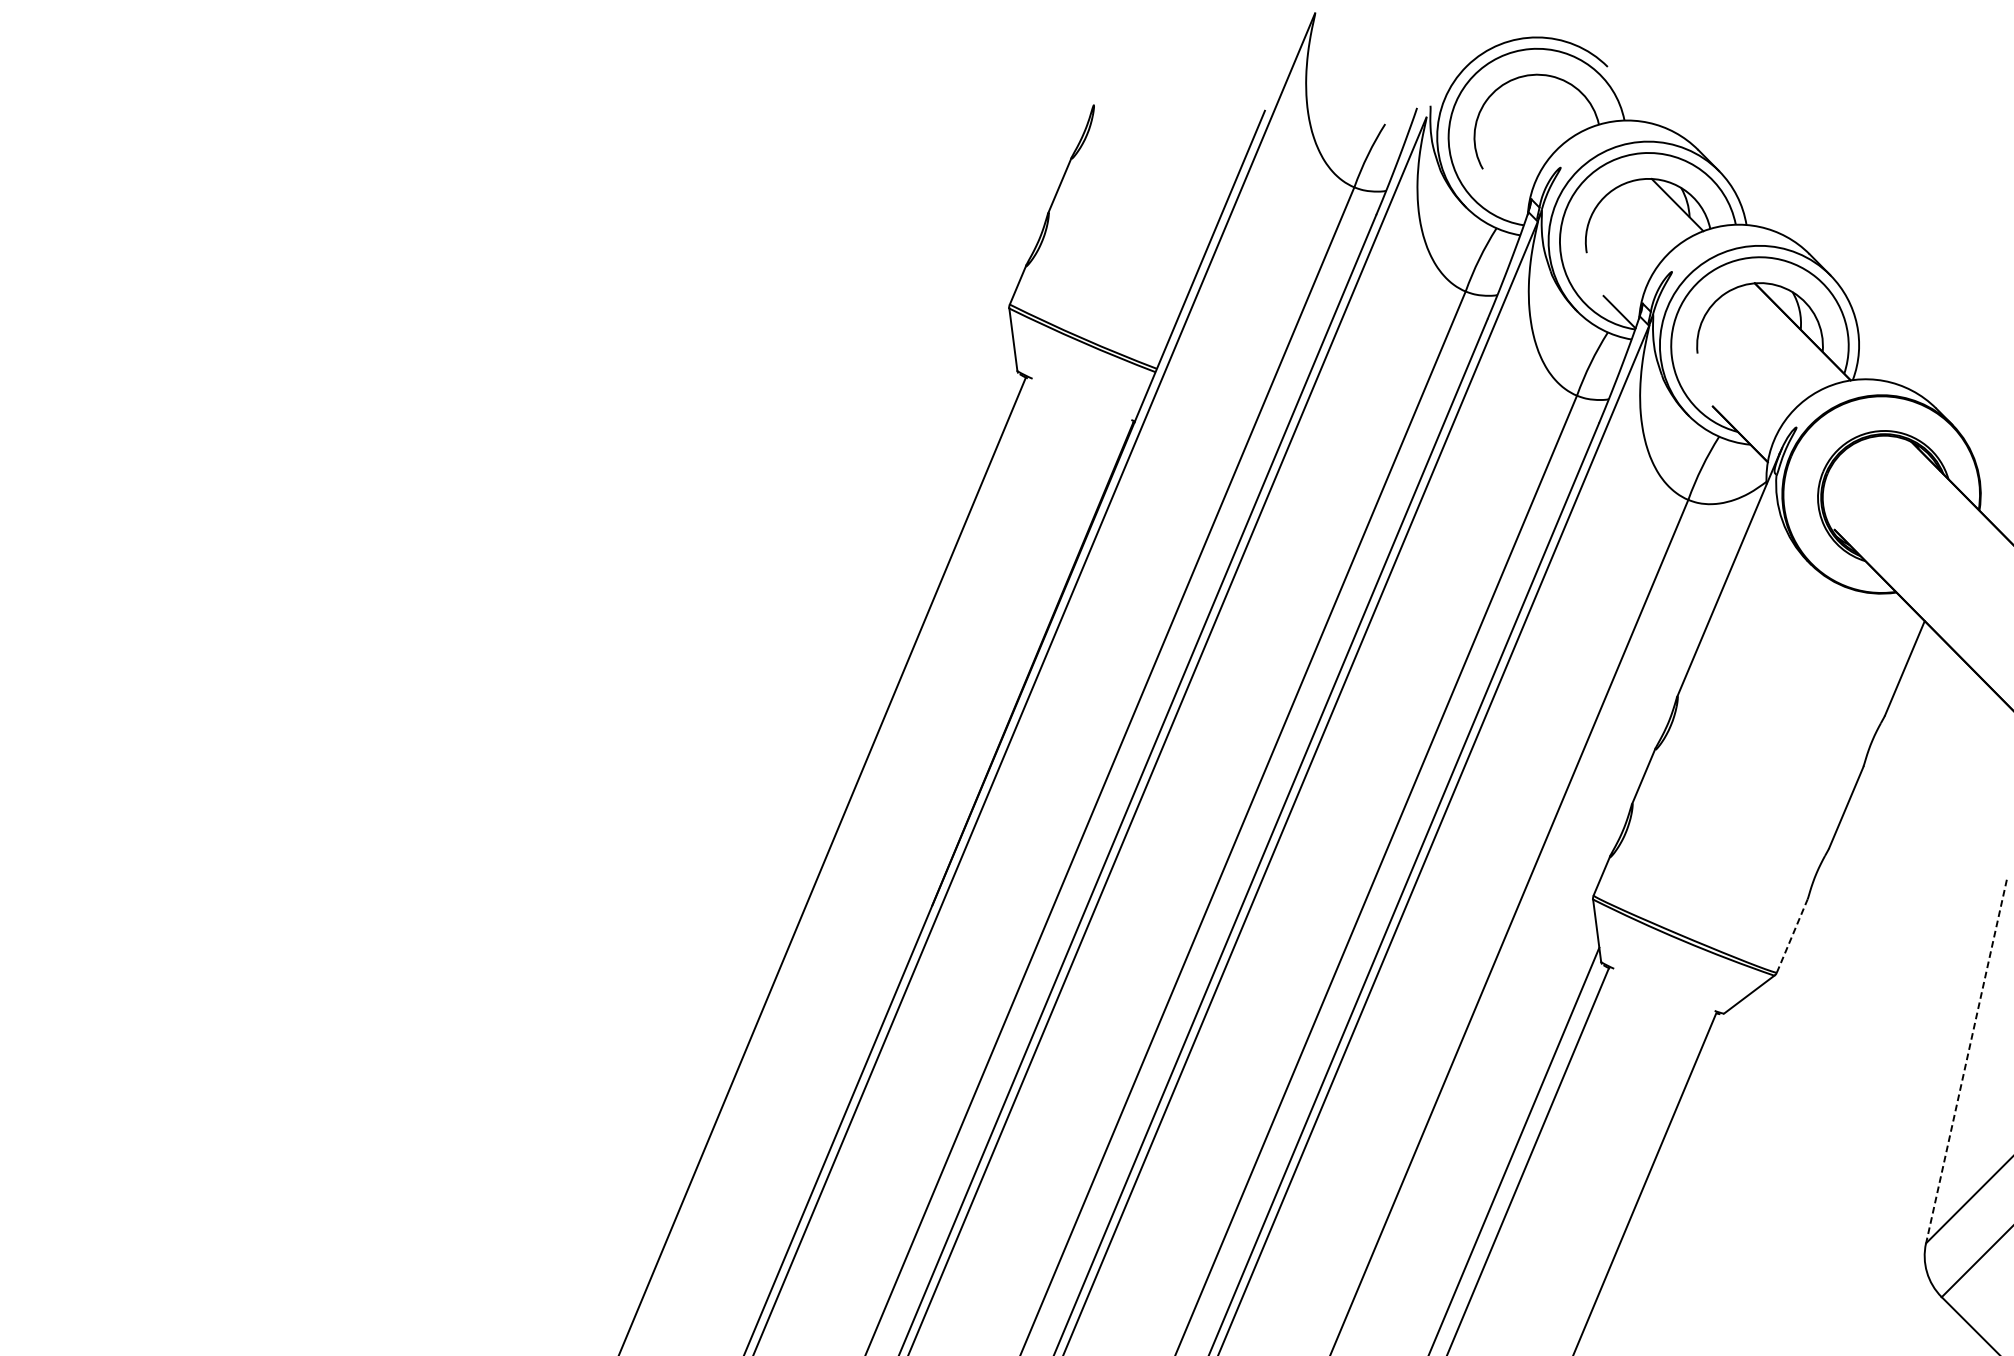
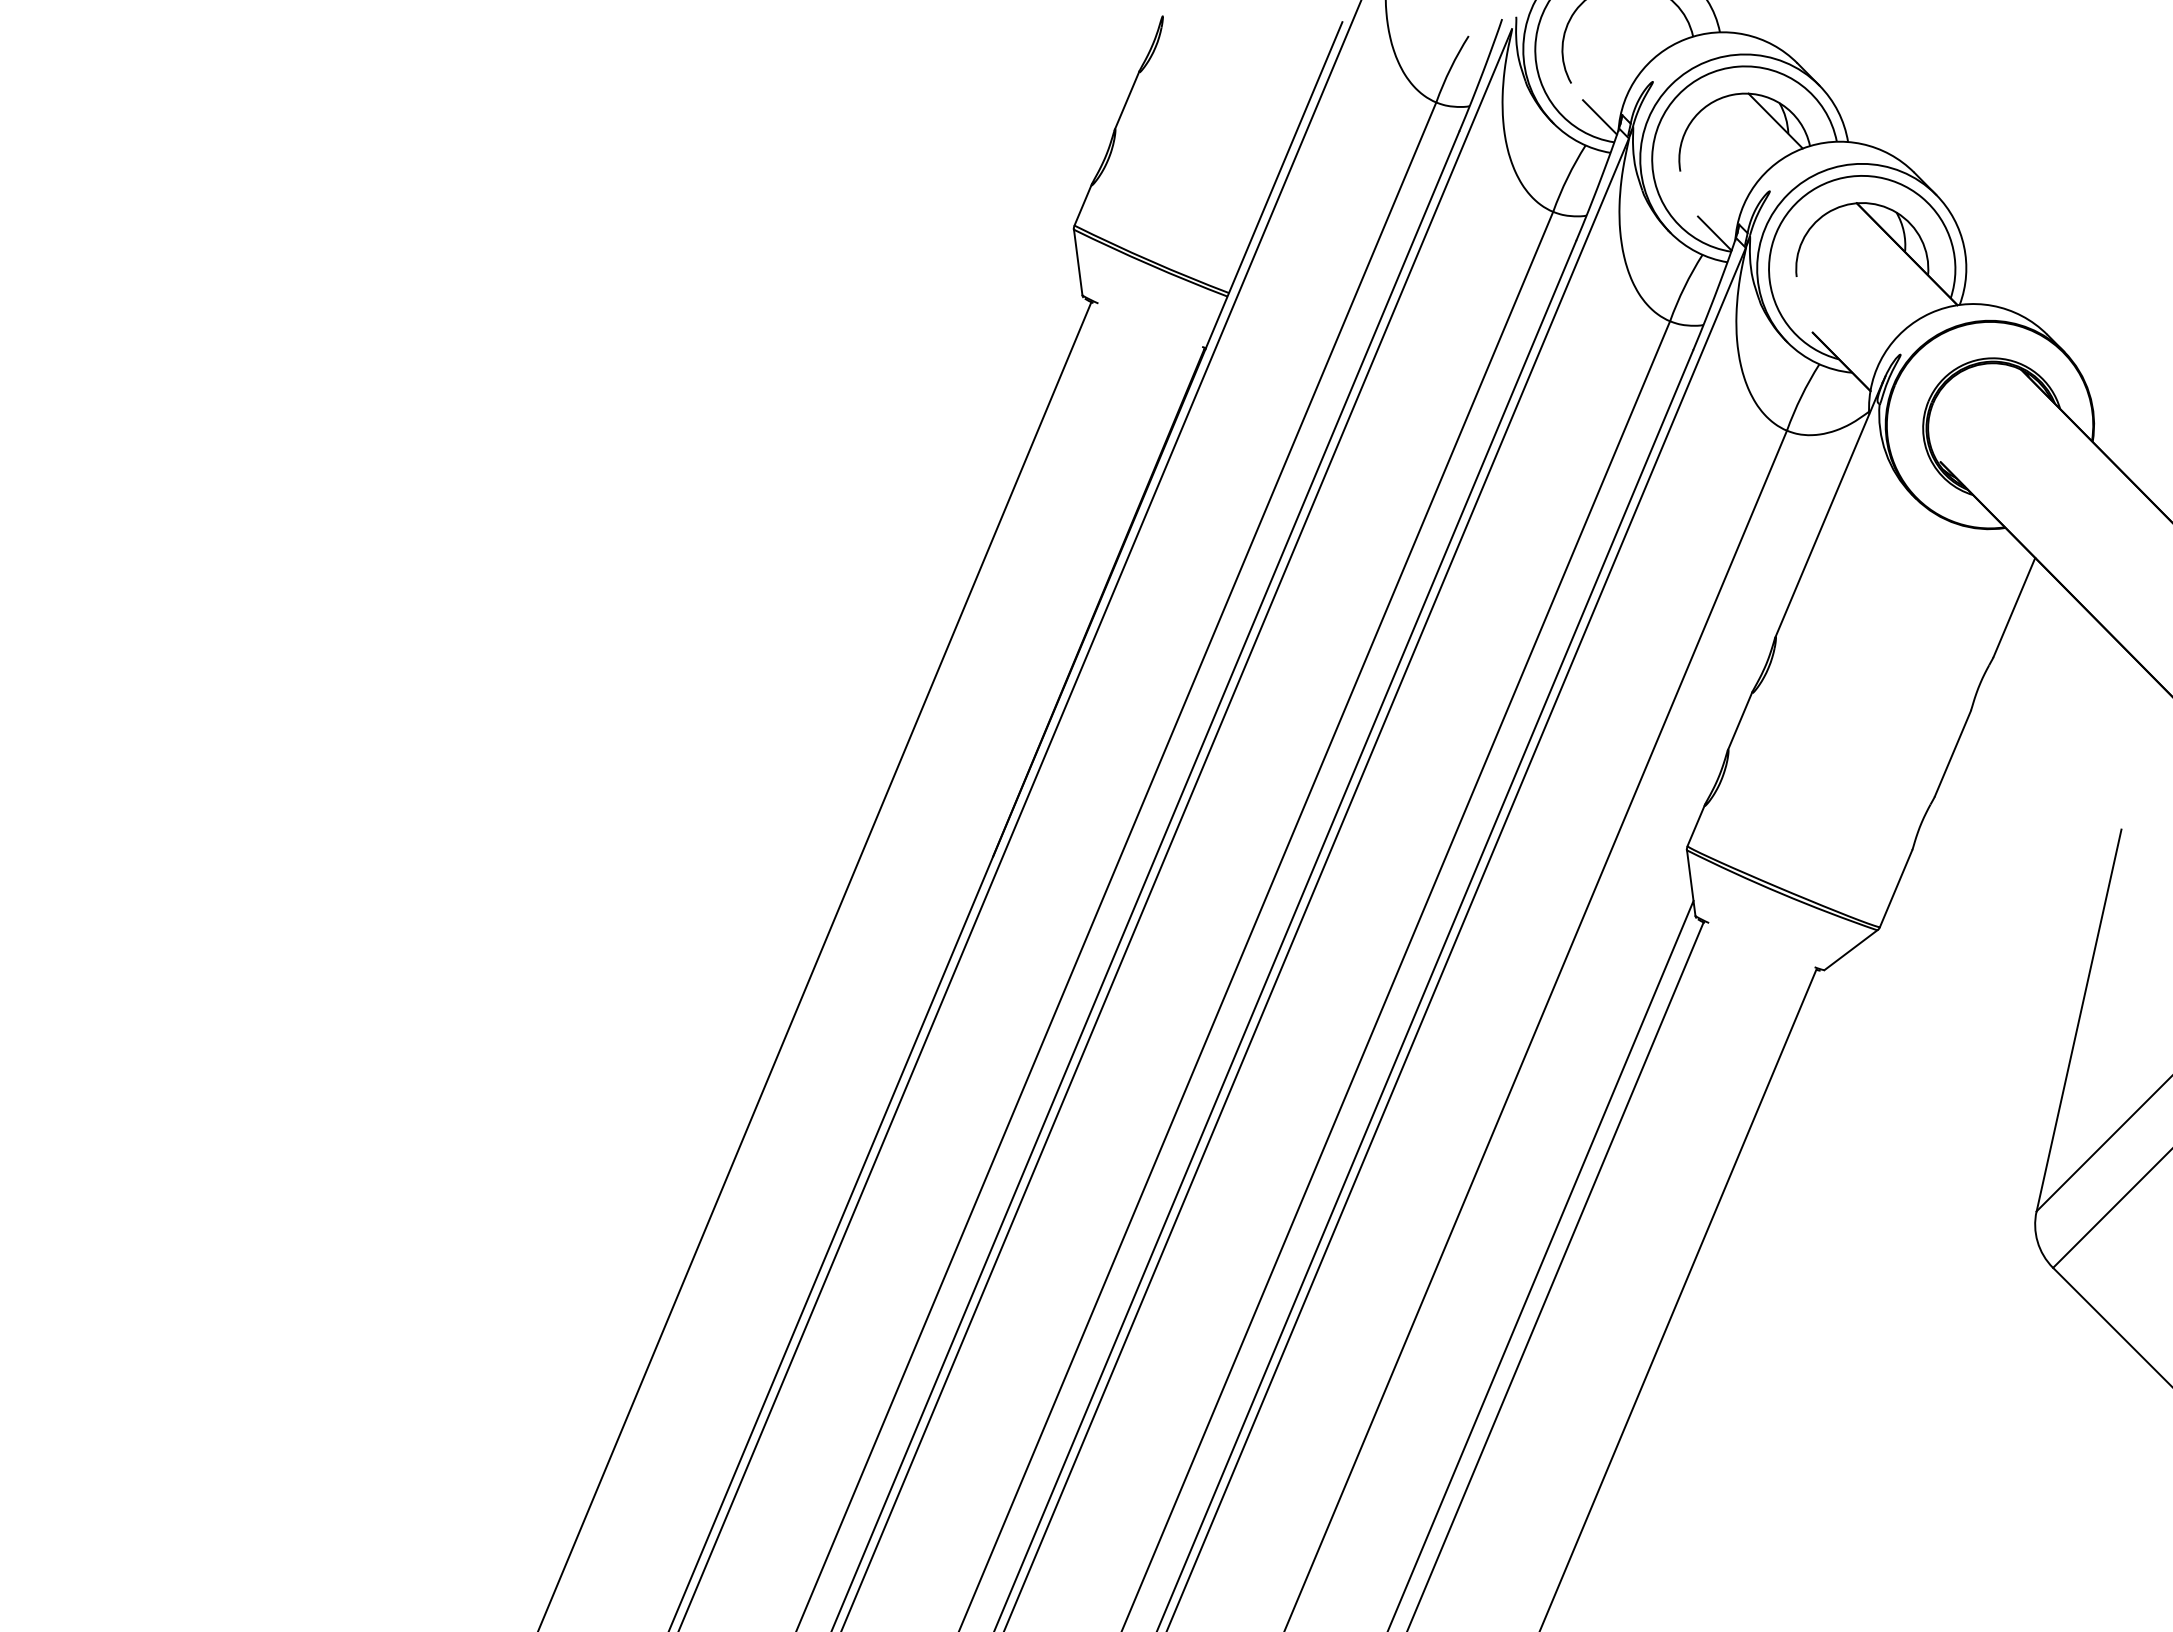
line: (1509, 201) -> (1599, 117), added
line: (1792, 935) -> (1896, 888), dashed -> solid
line: (1966, 1061) -> (2079, 1020), dashed -> solid

